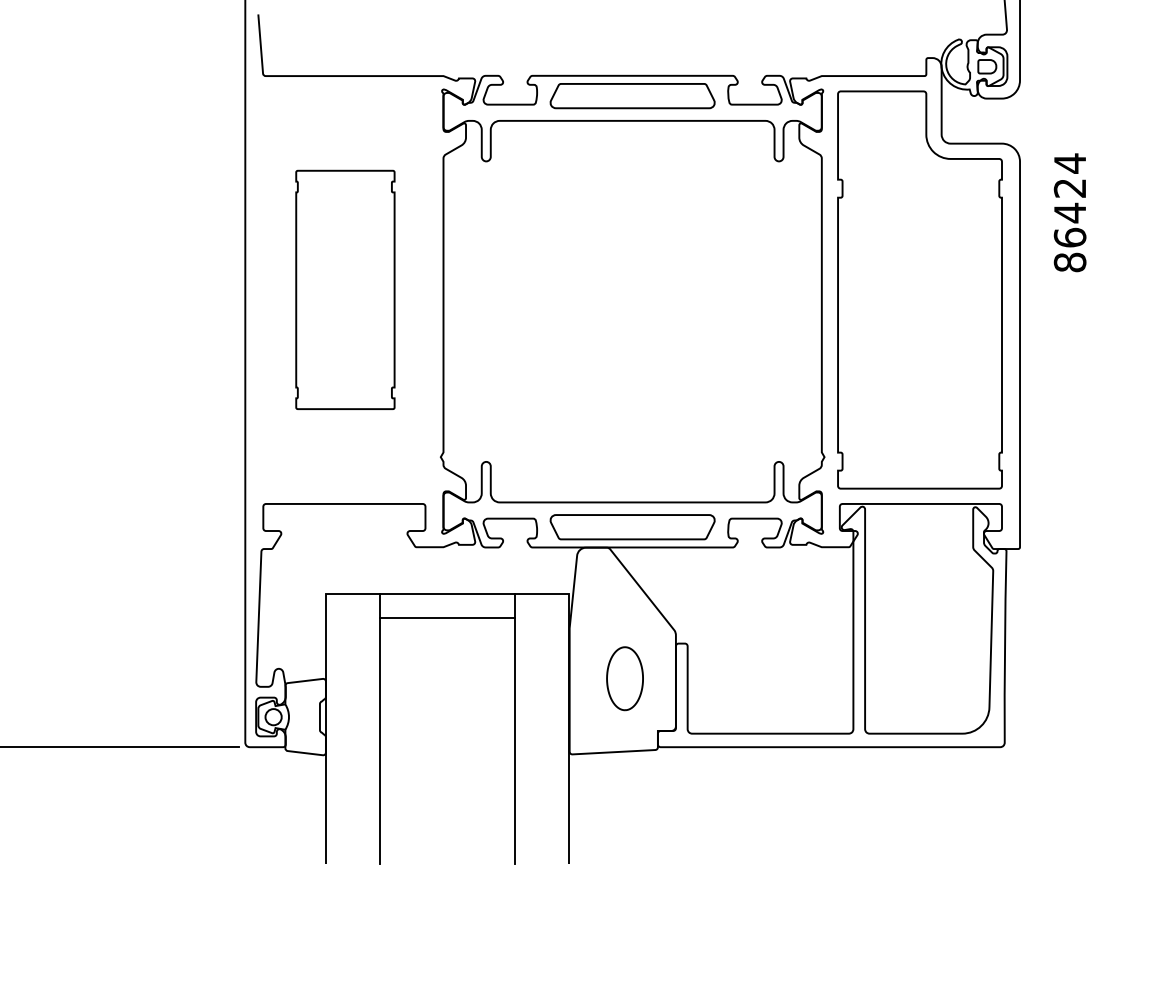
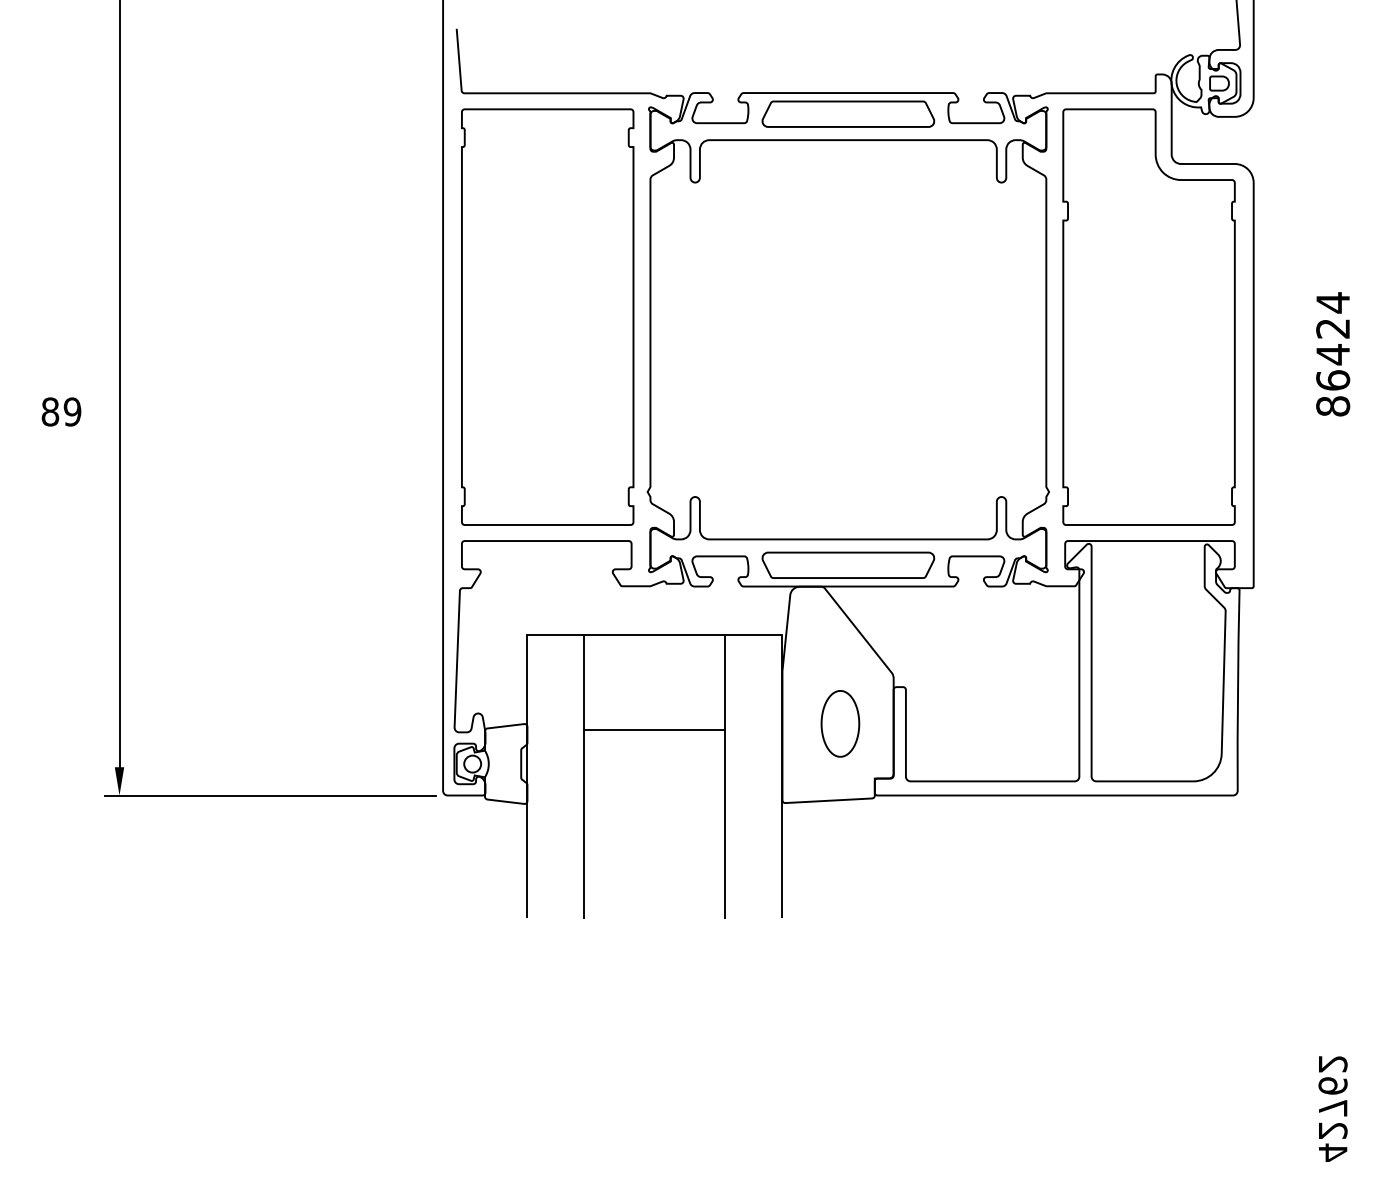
text: (1070, 212) -> (1333, 354), moved
part: (345, 289) -> (547, 316), size x1.67
line: (447, 618) -> (654, 729), moved

